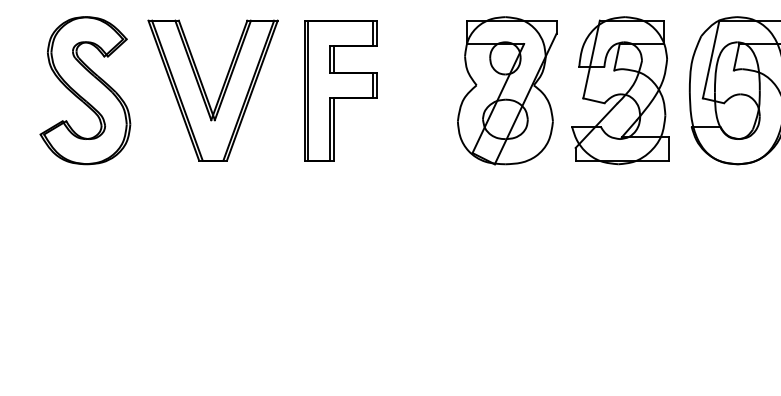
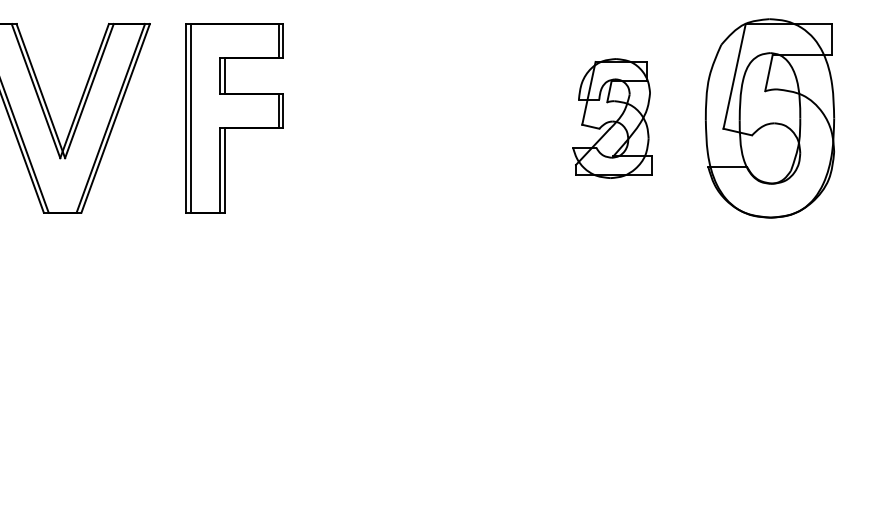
part: (507, 90) -> (459, 118), removed
part: (620, 90) -> (612, 118), size x0.6

